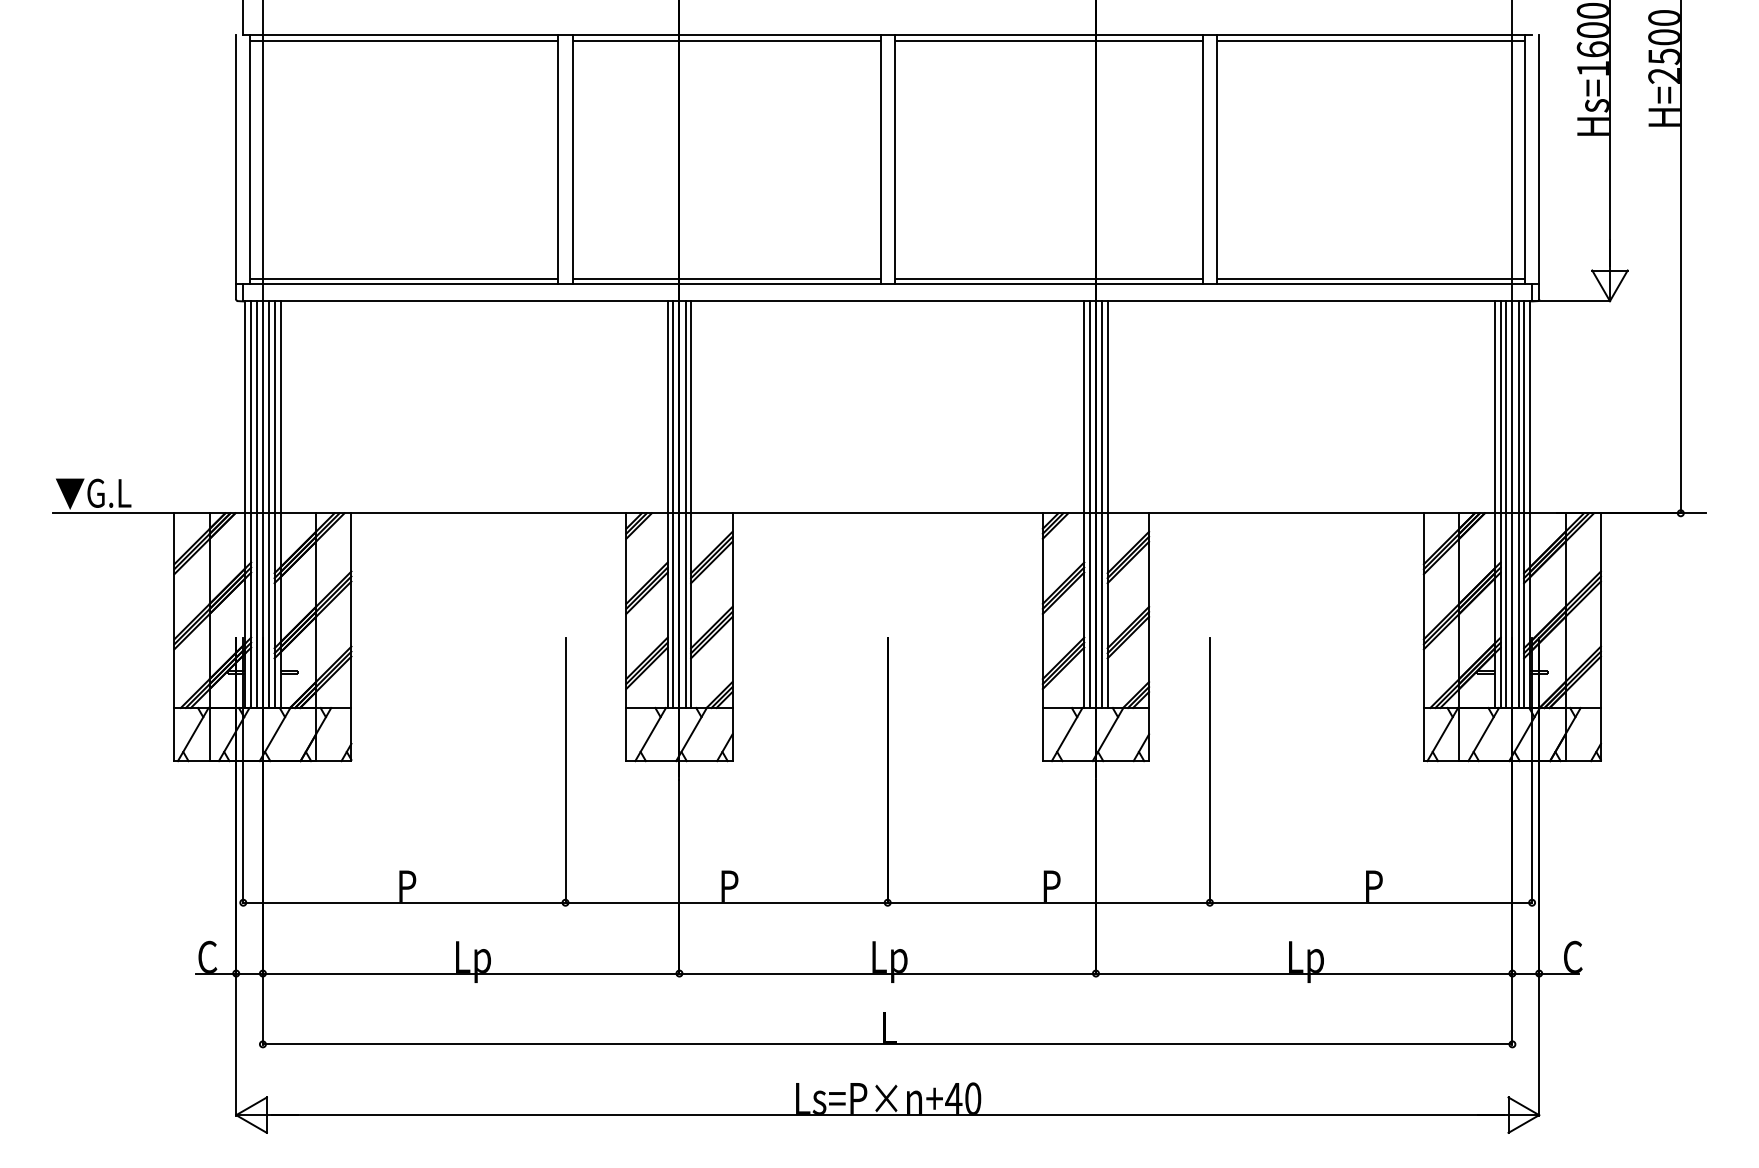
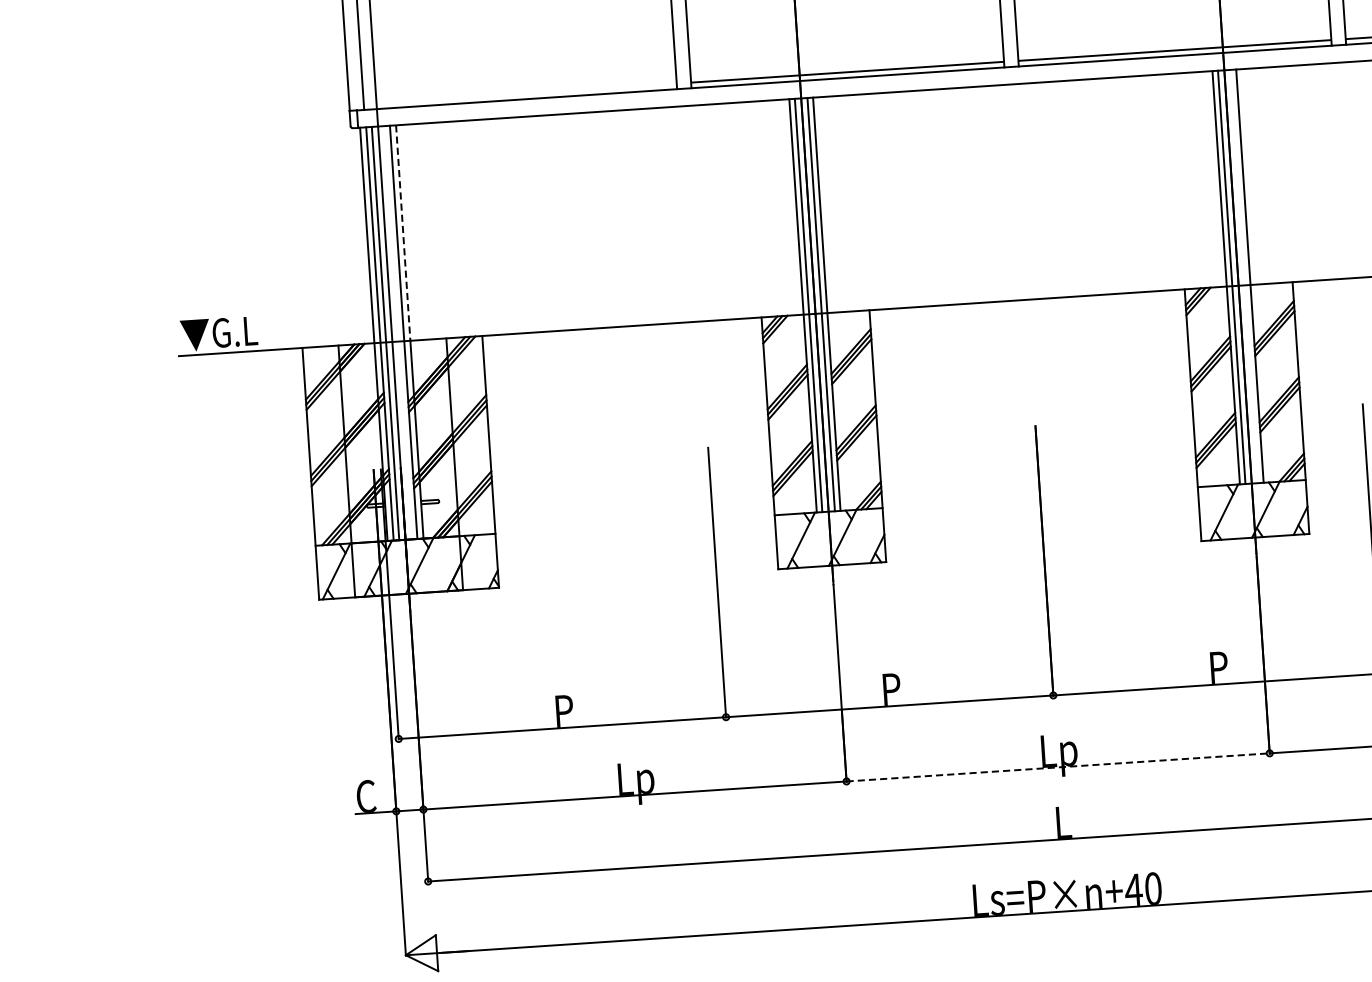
line: (404, 278) -> (520, 93), removed
line: (280, 407) -> (403, 233), solid -> dashed
line: (269, 504) -> (398, 332), removed
line: (1102, 504) -> (1244, 276), removed
line: (888, 973) -> (1058, 767), solid -> dashed

